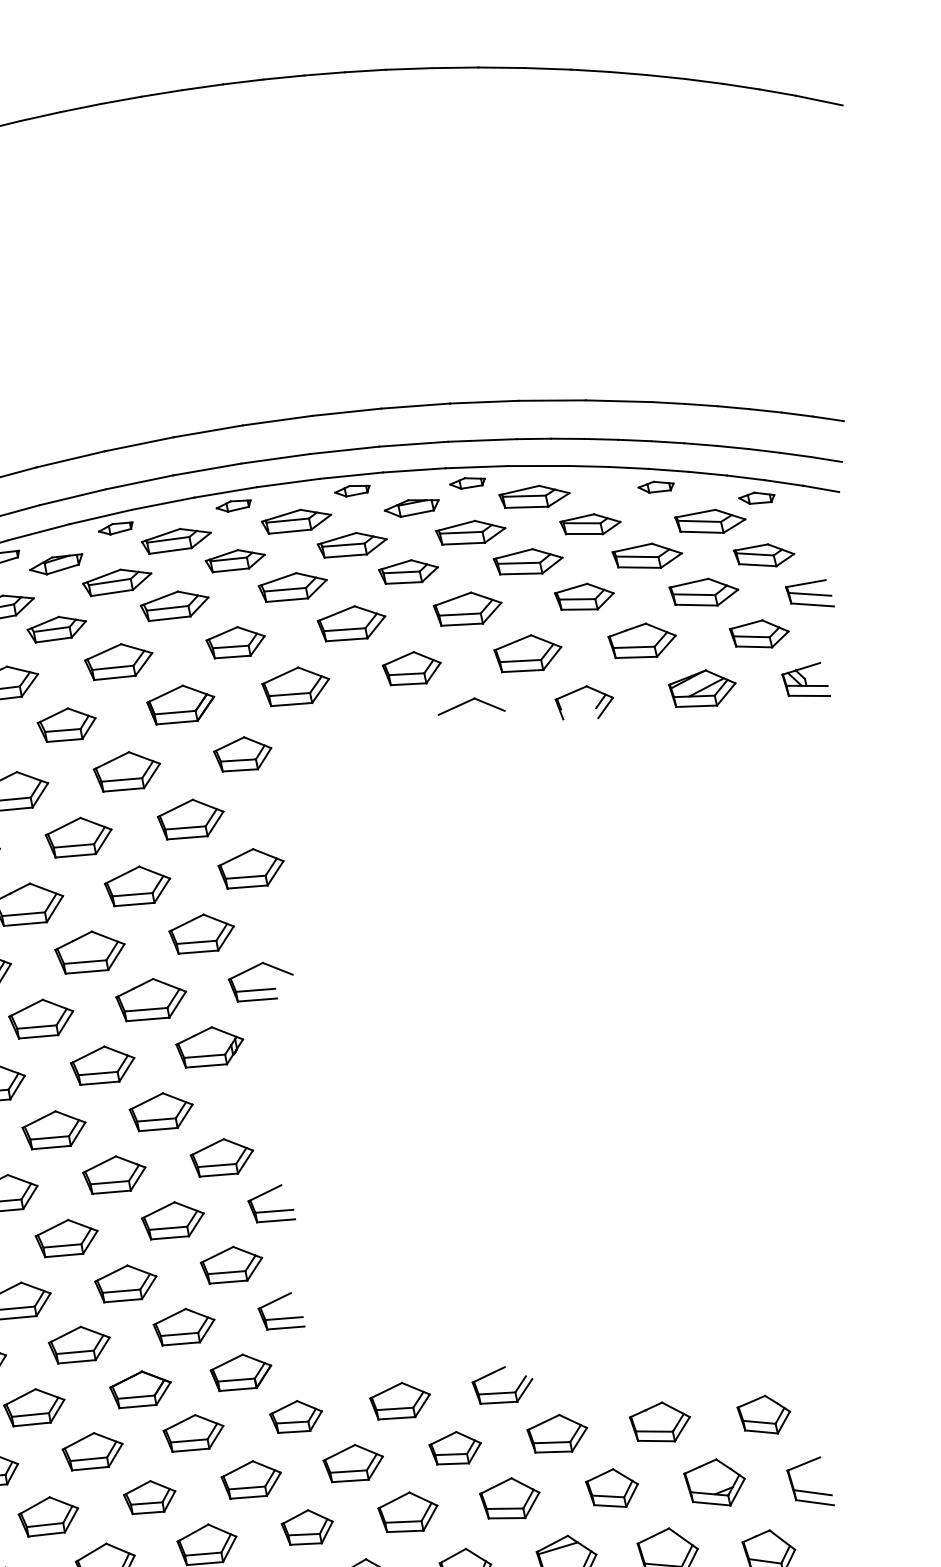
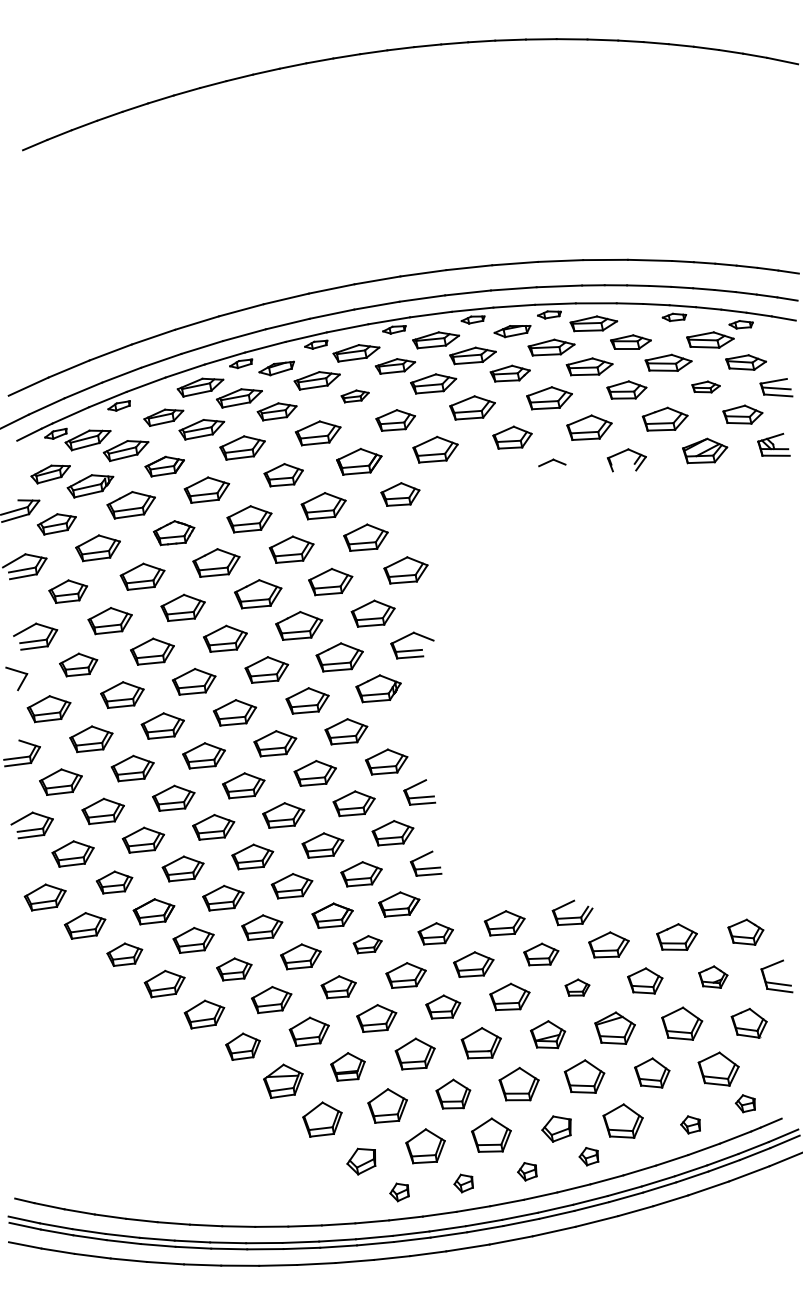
part: (702, 591) -> (705, 386), size x0.6
part: (173, 606) -> (354, 396), size x0.6
part: (472, 706) -> (552, 462), size x0.6
part: (193, 1433) -> (367, 944), size x0.7
part: (714, 1481) -> (713, 976), size x0.7
part: (509, 1497) -> (577, 987), size x0.6

